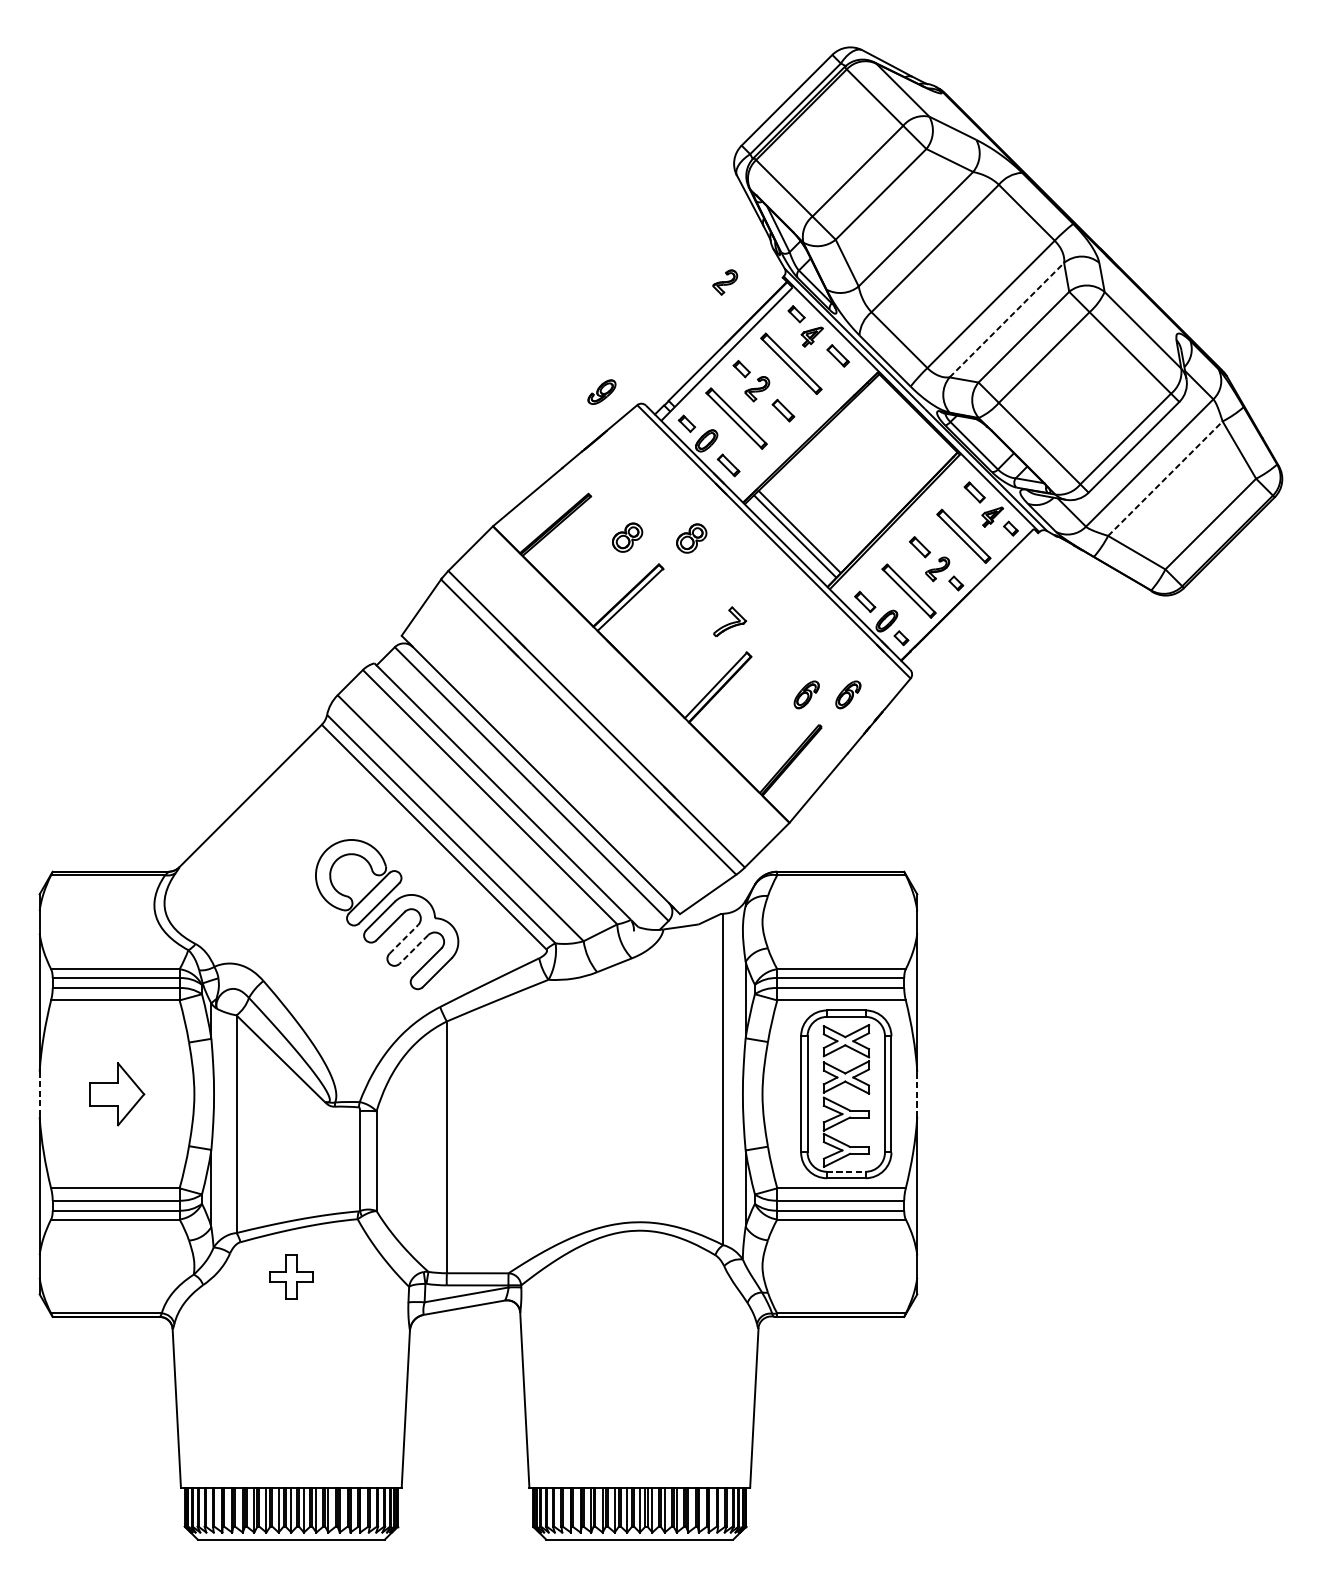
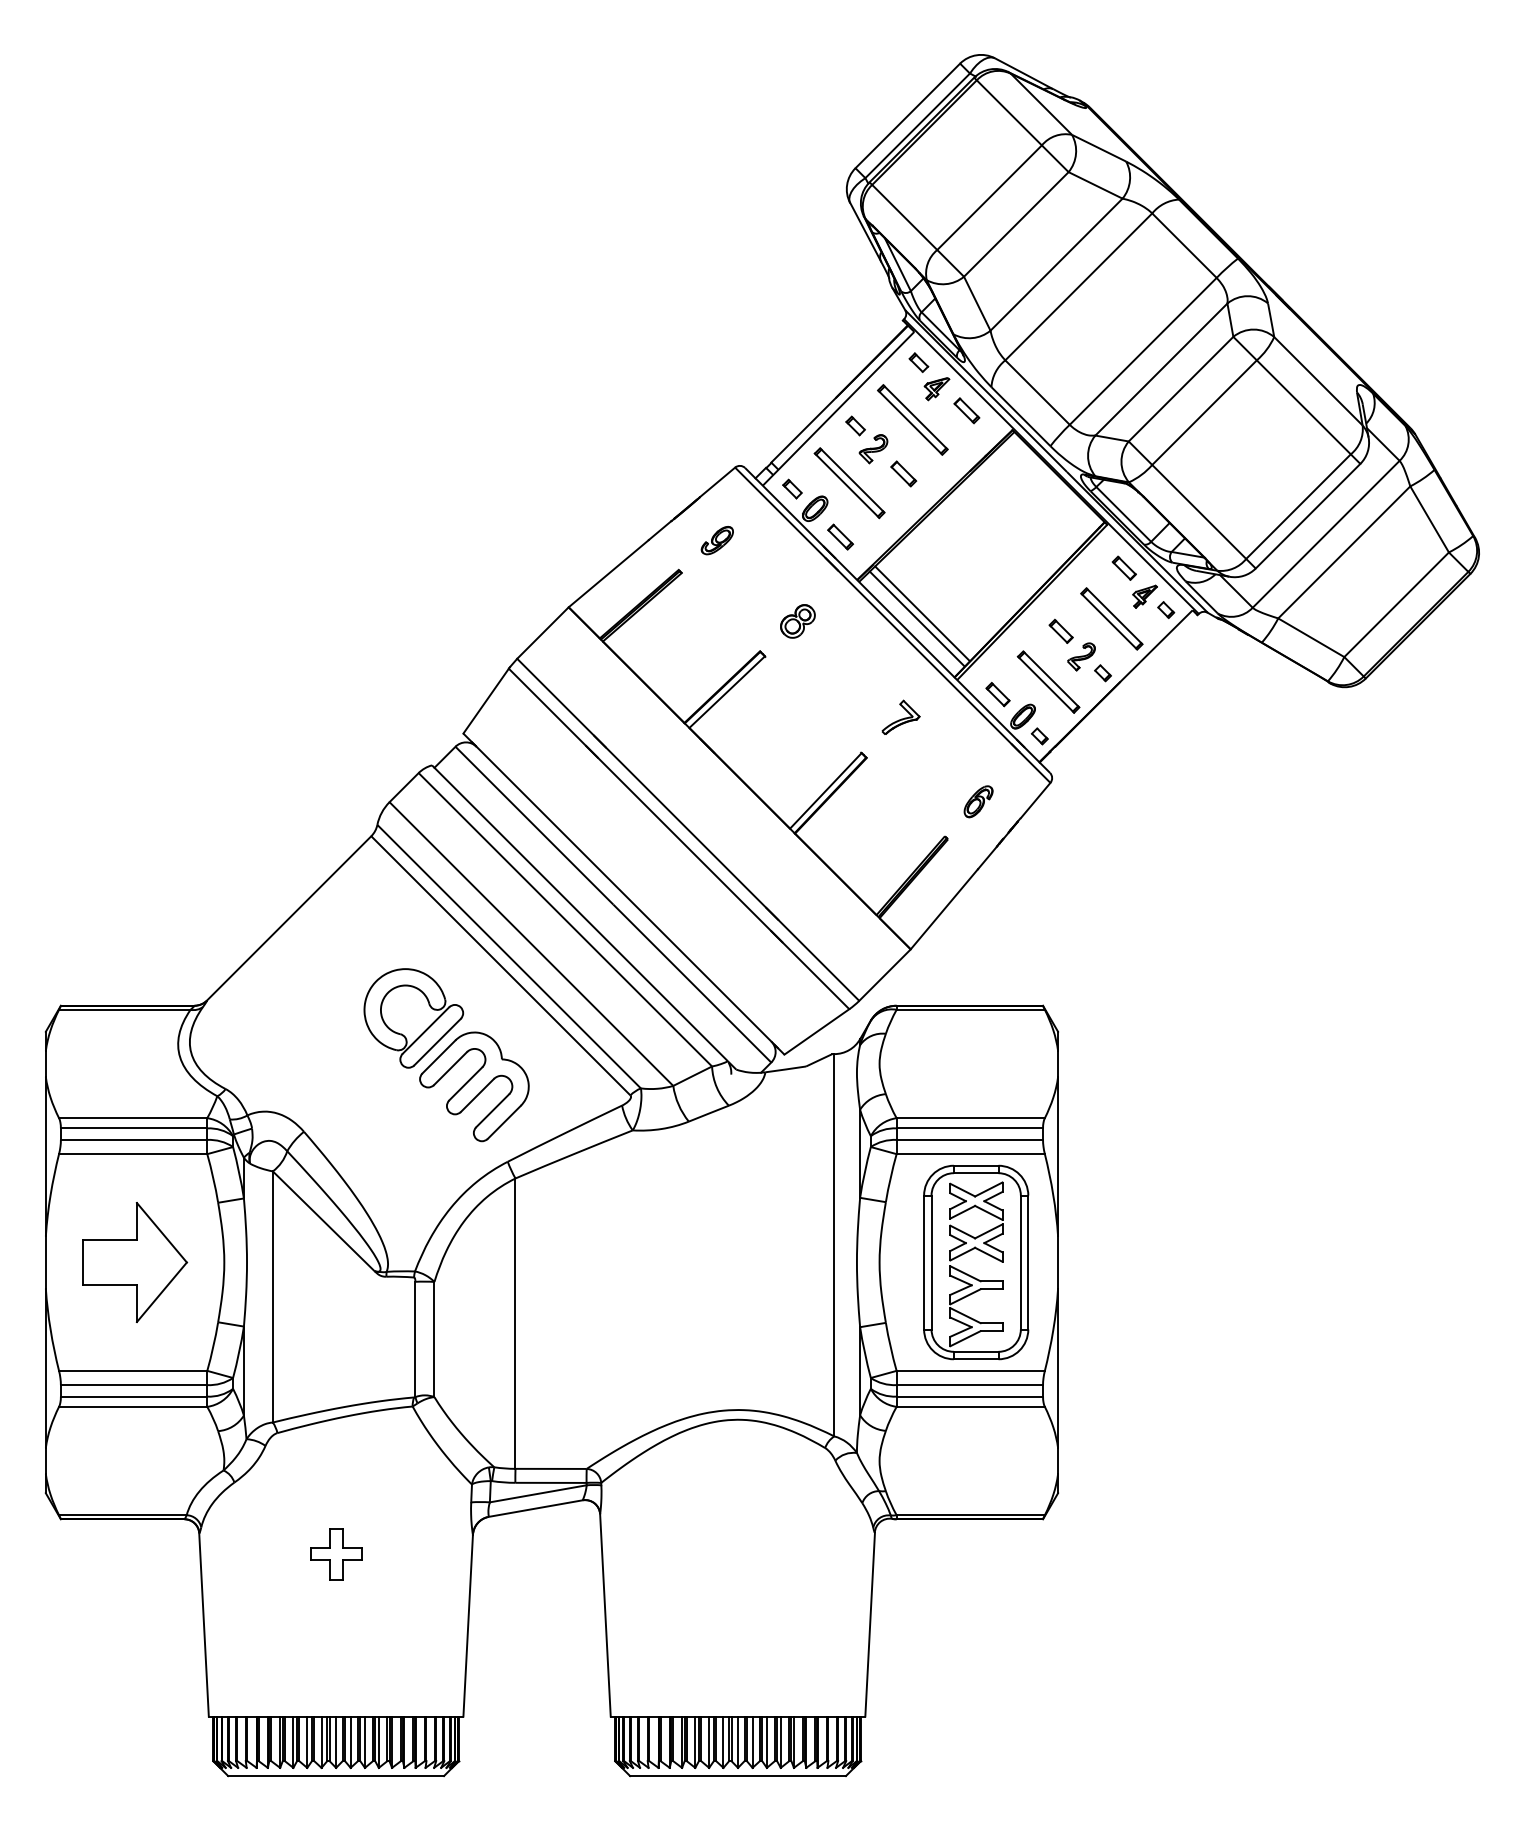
part: (725, 282) -> (836, 326), removed
line: (1006, 320) -> (1161, 369), dashed -> solid
part: (601, 392) -> (716, 540), moved
line: (1165, 478) -> (1344, 552), dashed -> solid
part: (627, 537) -> (723, 620), removed
part: (729, 620) -> (900, 716), moved
part: (806, 694) -> (930, 801), removed
line: (404, 939) -> (466, 1083), dashed -> solid
line: (413, 949) -> (477, 1095), dashed -> solid
part: (117, 1094) -> (135, 1262), size x1.67
line: (917, 1094) -> (1058, 1262), dashed -> solid
line: (39, 1095) -> (45, 1263), dashed -> solid
line: (846, 1171) -> (976, 1351), dashed -> solid
part: (291, 1277) -> (336, 1554), moved

